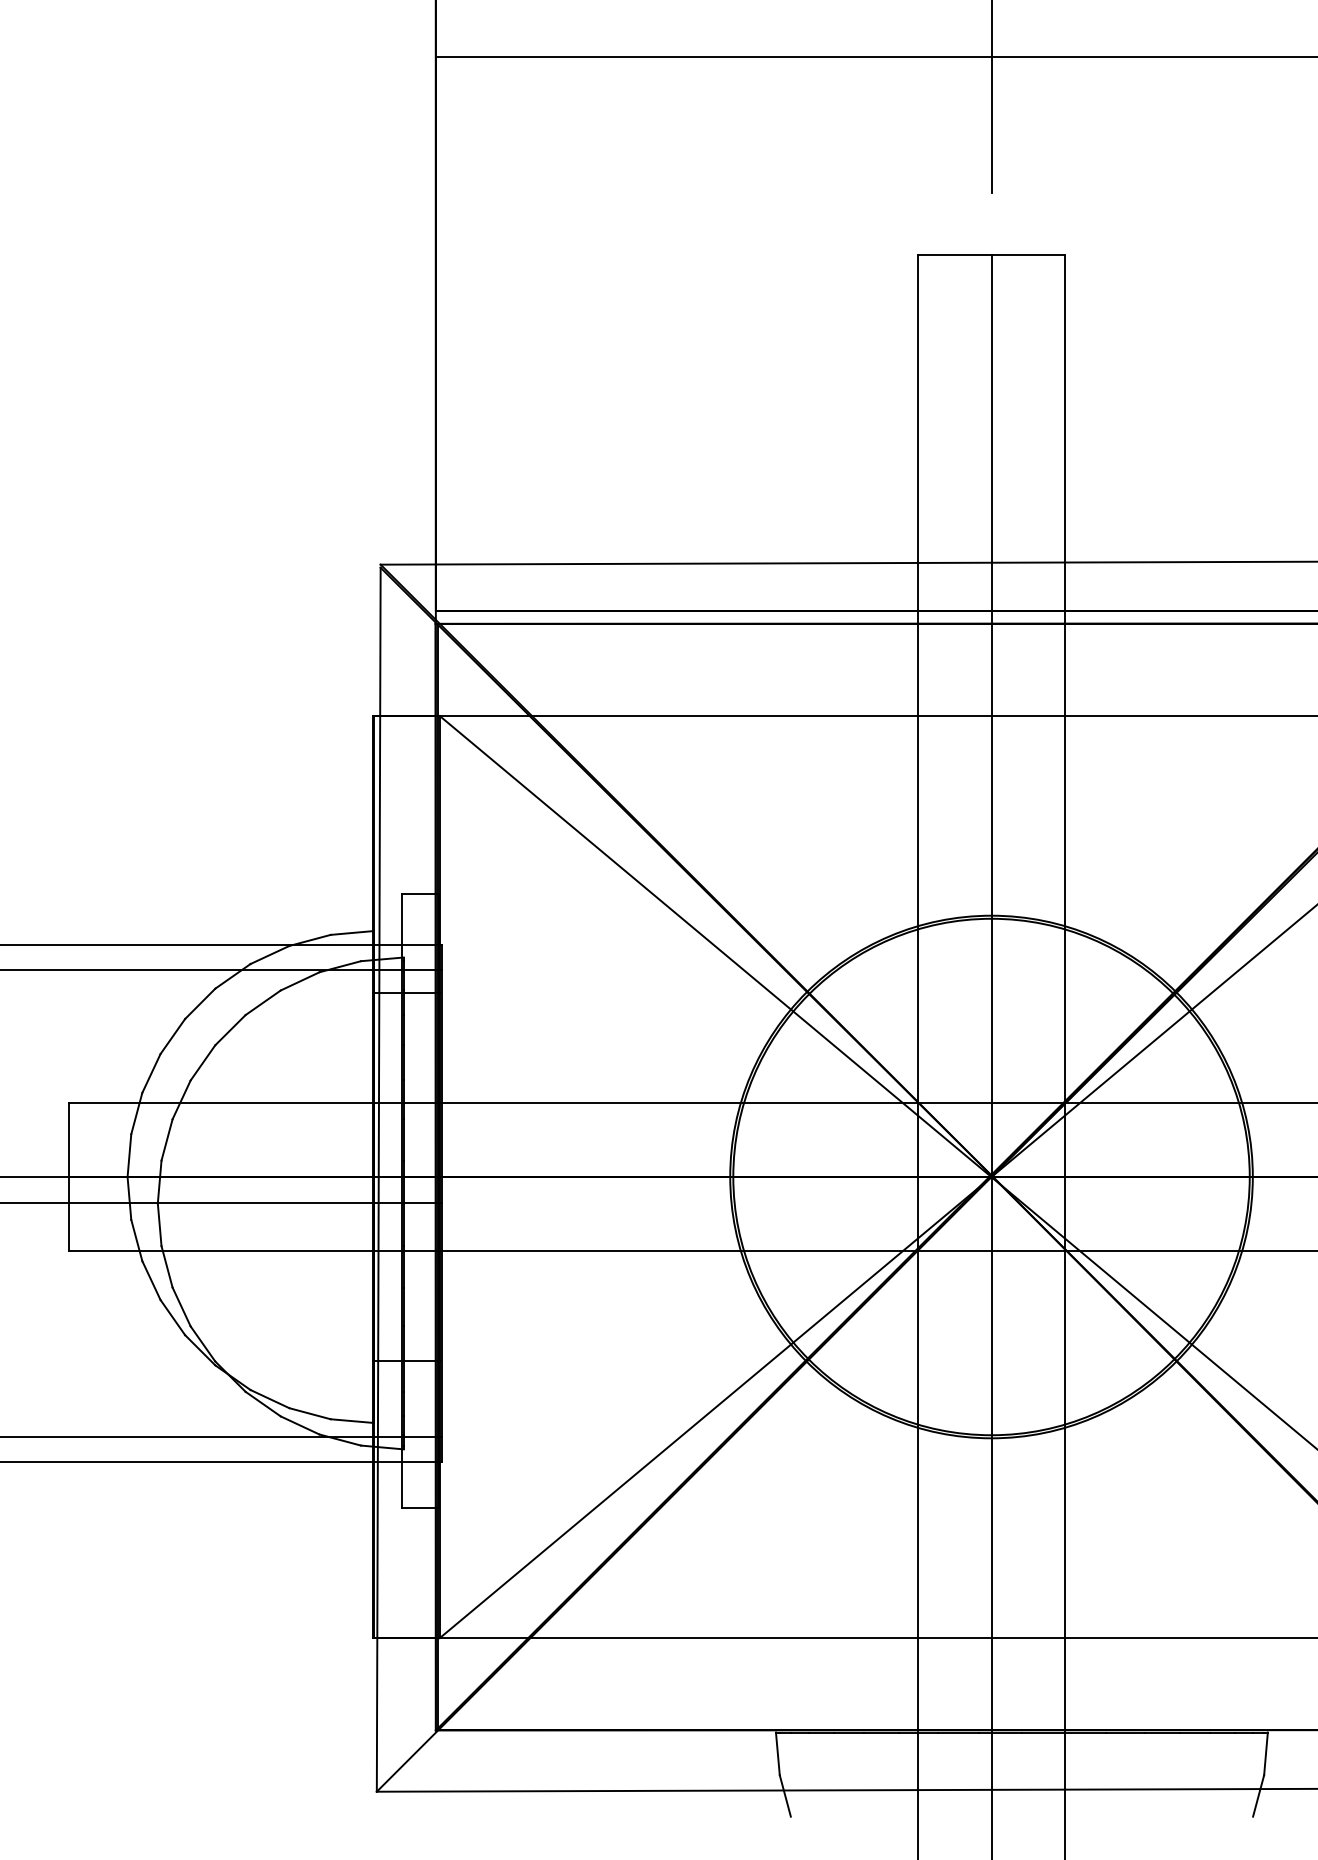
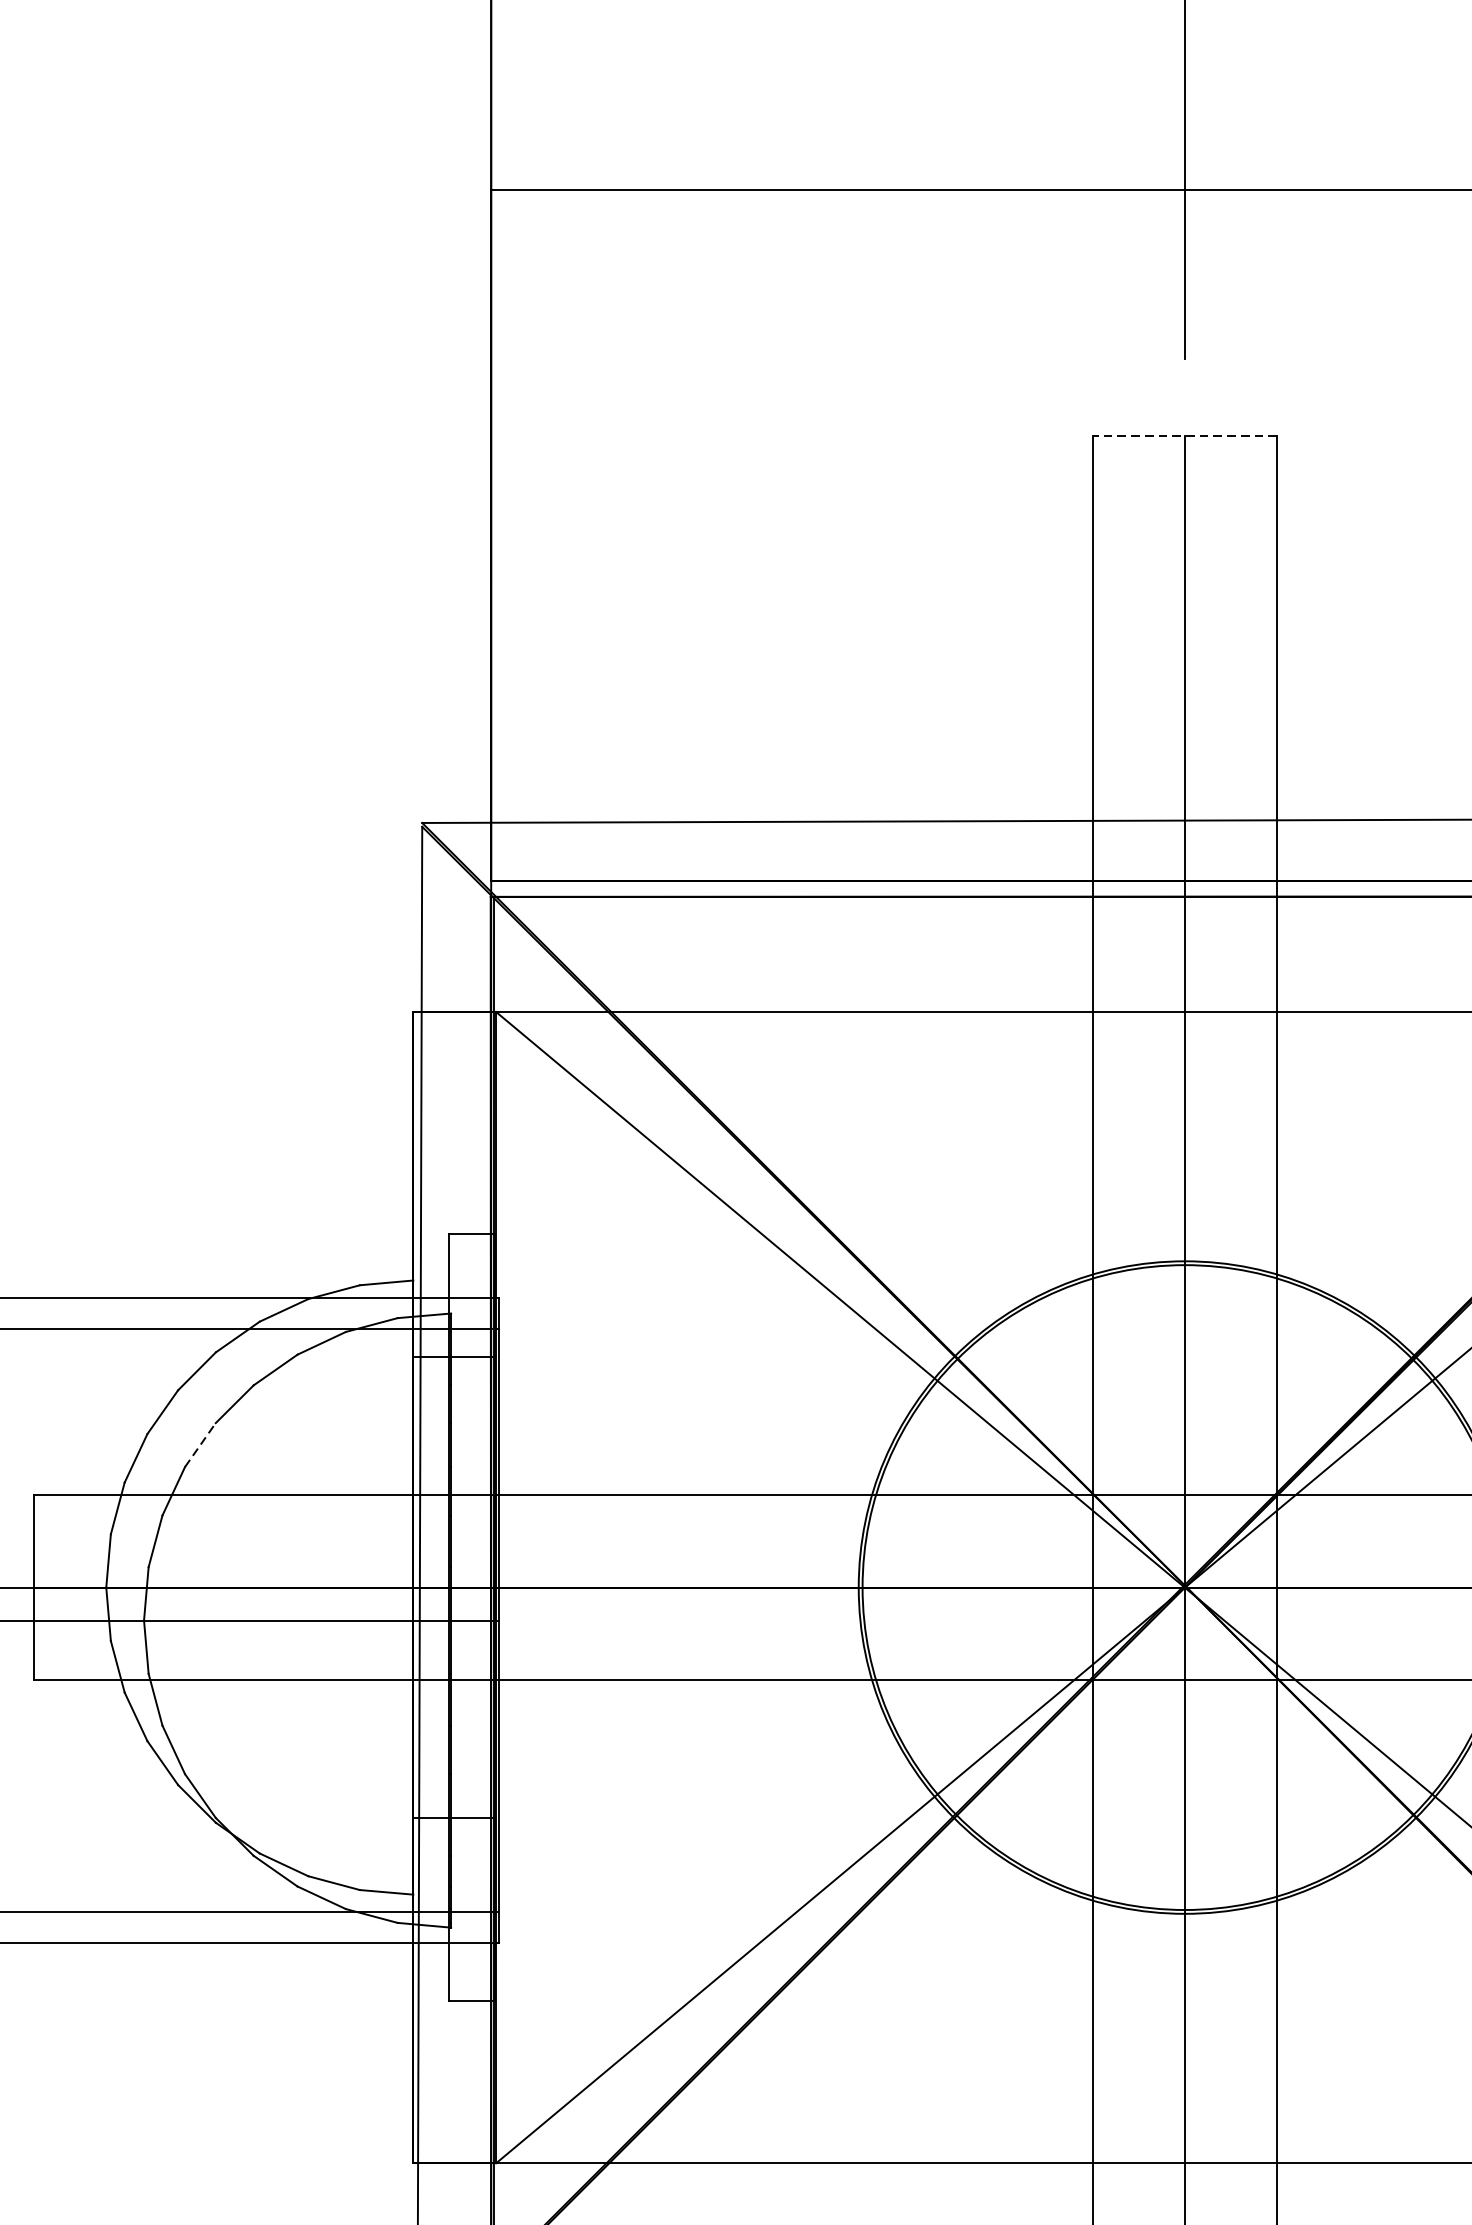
line: (991, 254) -> (1184, 435), solid -> dashed
line: (203, 1062) -> (201, 1444), solid -> dashed

